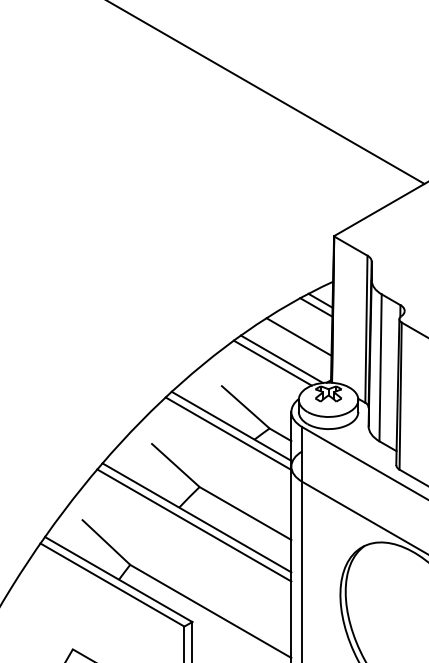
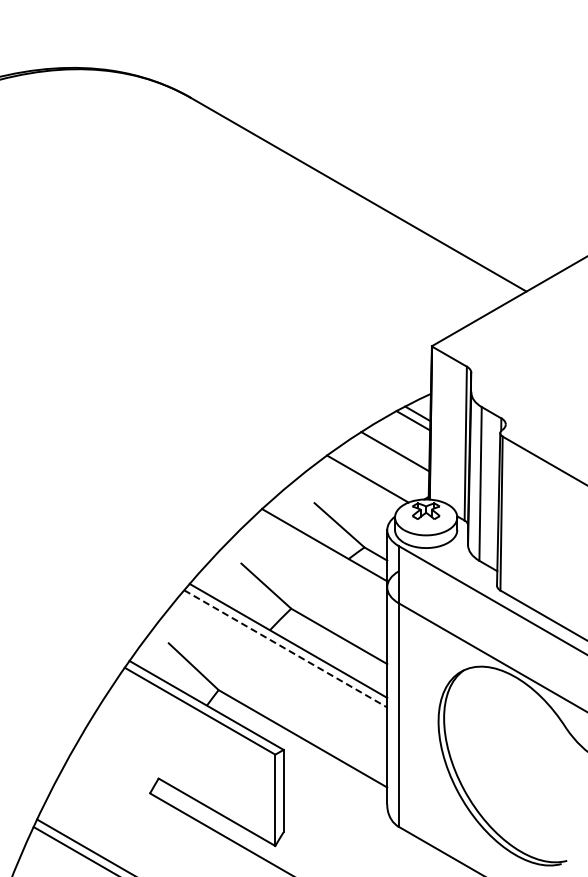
line: (282, 358) -> (377, 474), removed
line: (228, 433) -> (321, 552), removed
line: (195, 526) -> (286, 649), solid -> dashed

